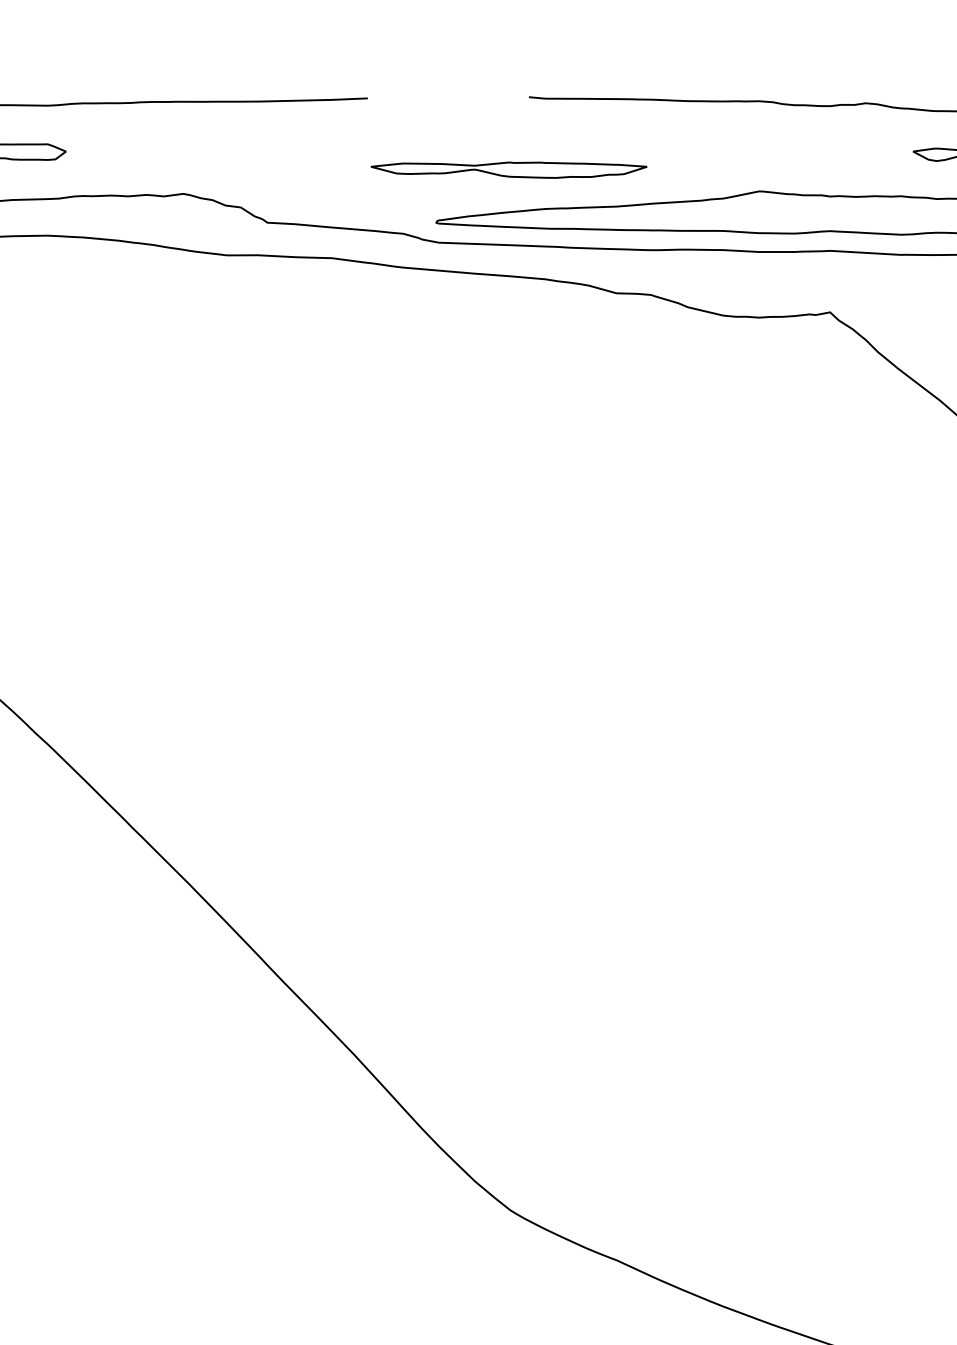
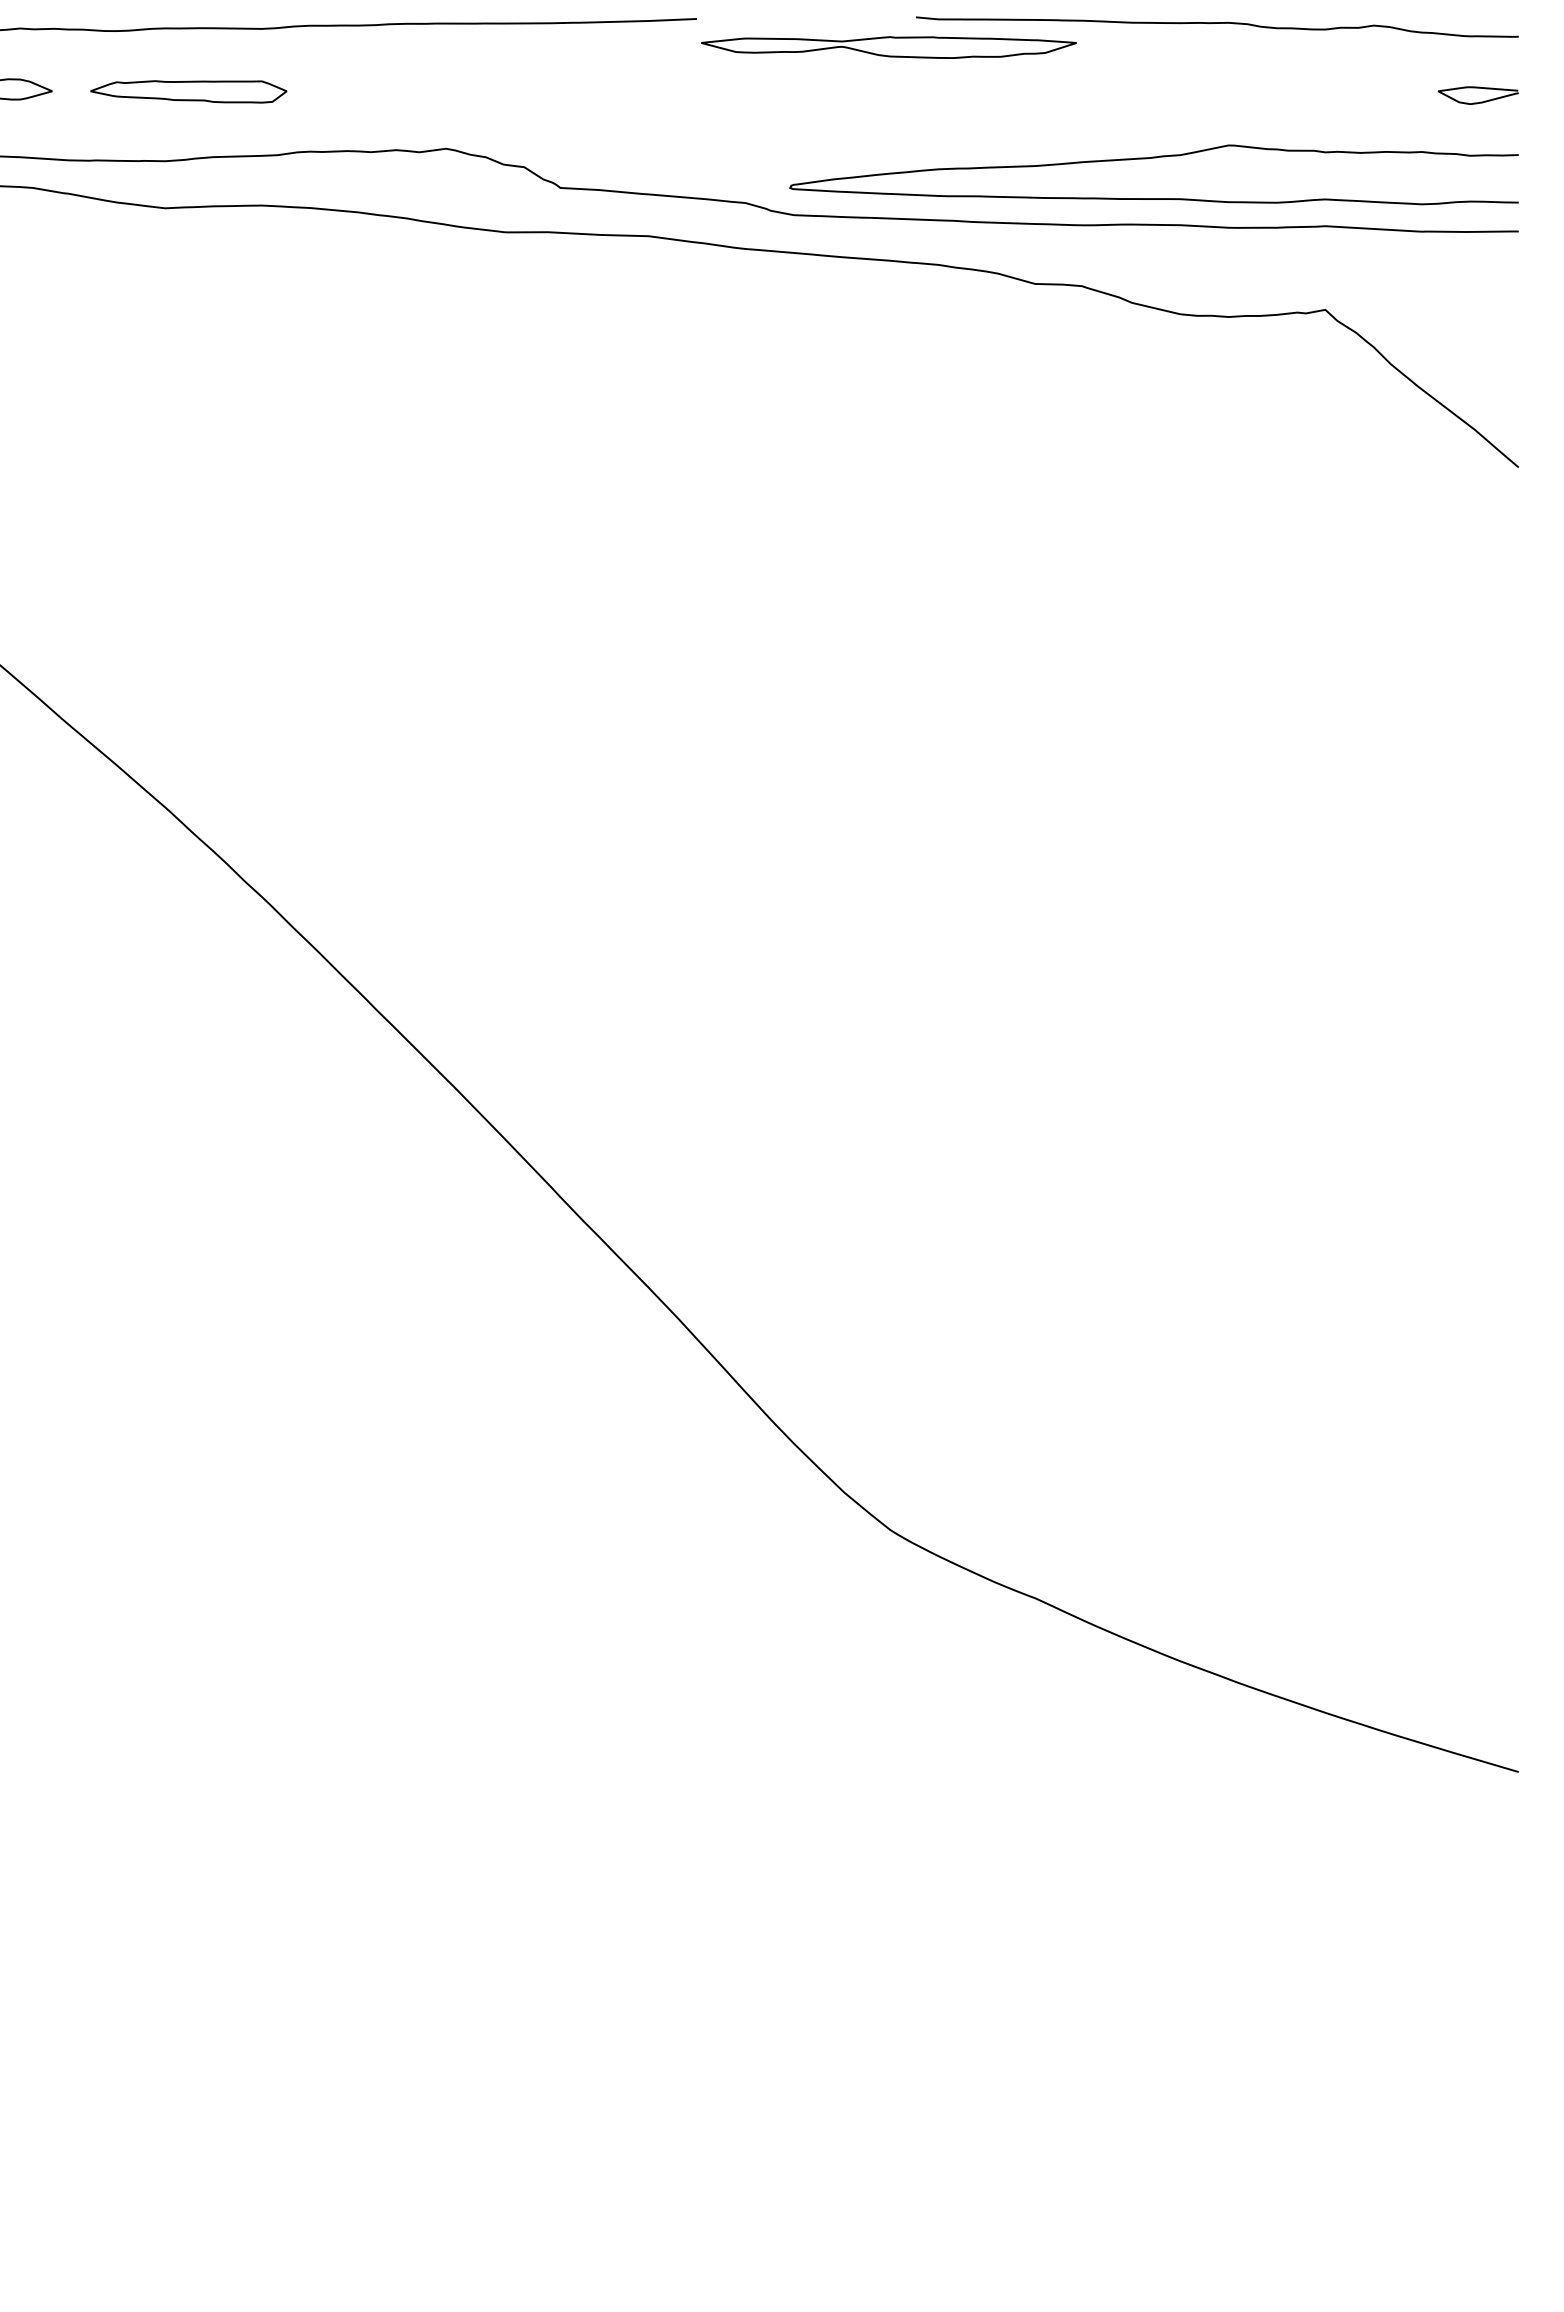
part: (508, 170) -> (888, 47), moved

